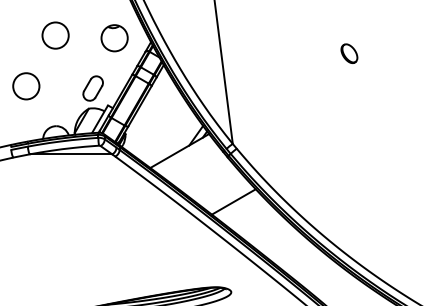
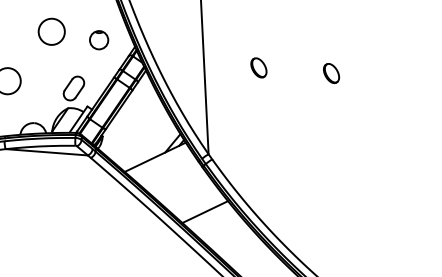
circle: (55, 35) -> (51, 31), moved
part: (114, 38) -> (99, 40), size x0.7
part: (276, 53) -> (259, 67), added

